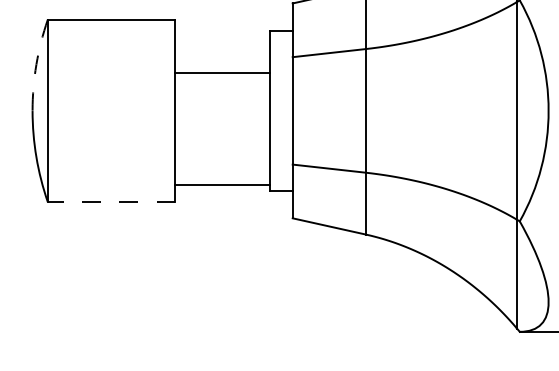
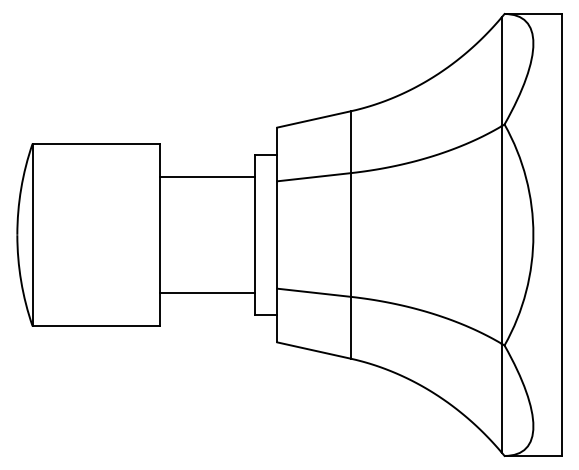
arc: (36, 64) -> (21, 188), dashed -> solid
line: (222, 72) -> (207, 176), moved
line: (222, 185) -> (207, 293), moved
line: (111, 202) -> (96, 326), dashed -> solid

